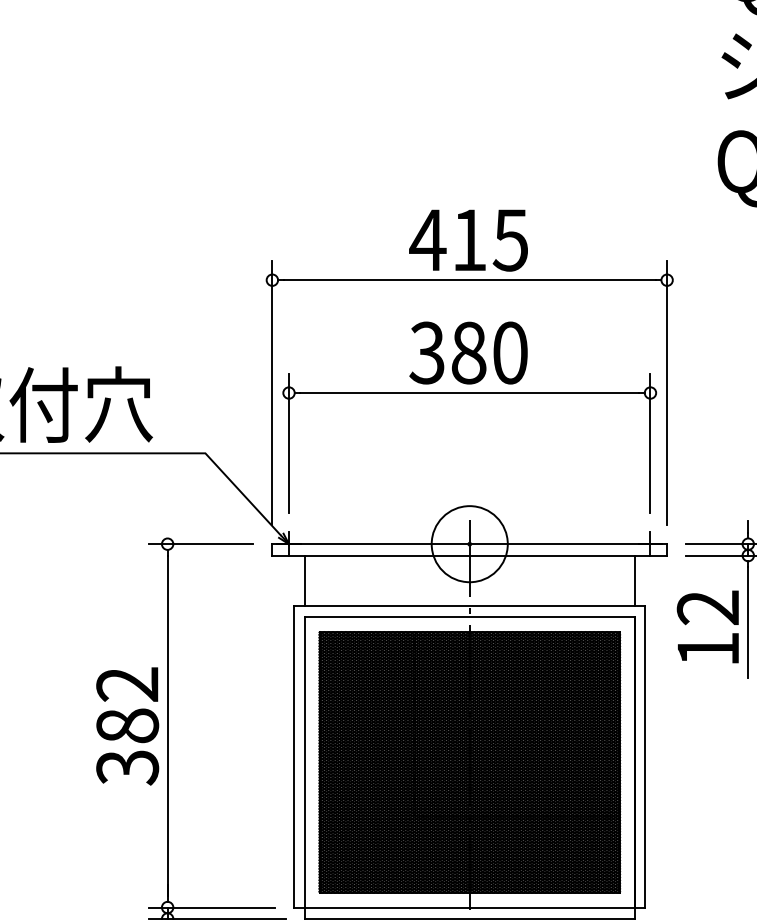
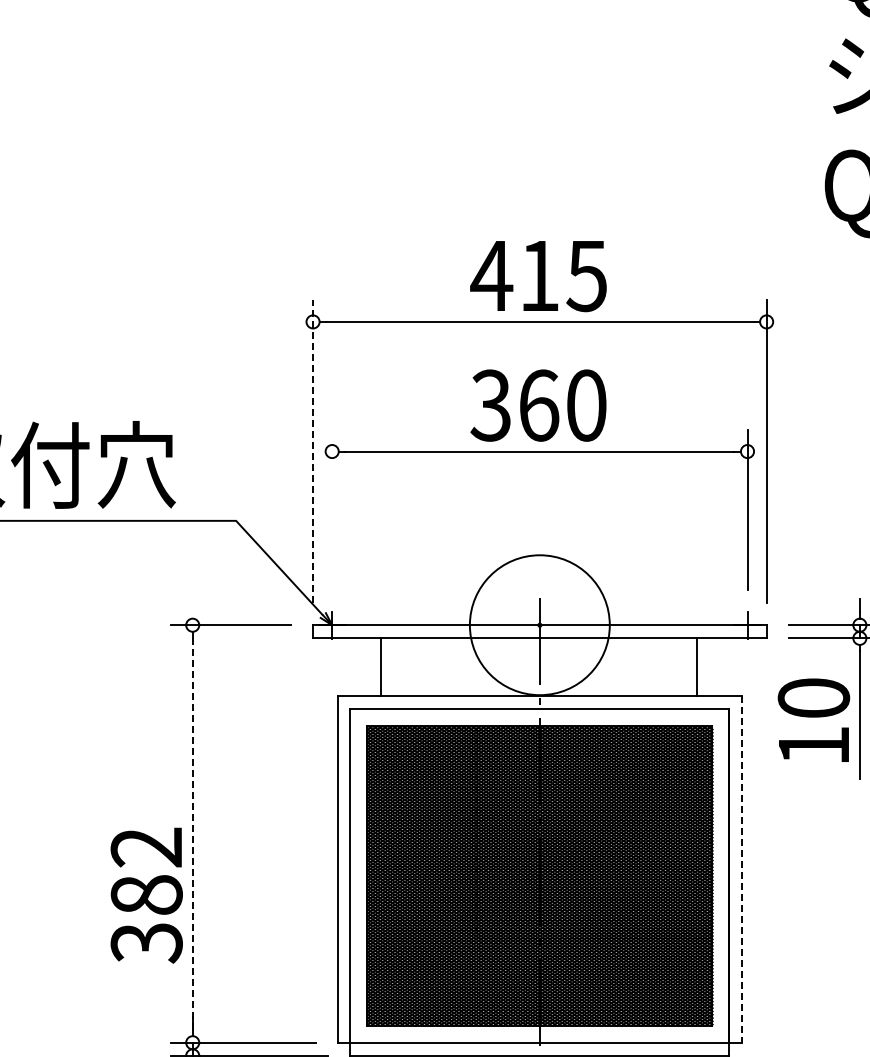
text: (469, 352) -> (539, 405), 380 -> 360
line: (272, 392) -> (313, 451), solid -> dashed
line: (289, 443) -> (332, 509), removed
circle: (469, 543) -> (539, 624), size x1.6
line: (304, 580) -> (381, 667), moved
line: (634, 580) -> (697, 667), moved
text: (707, 607) -> (813, 698), 12 -> 10
line: (167, 725) -> (192, 833), solid -> dashed
text: (127, 726) -> (146, 895), moved
line: (645, 757) -> (741, 870), solid -> dashed

